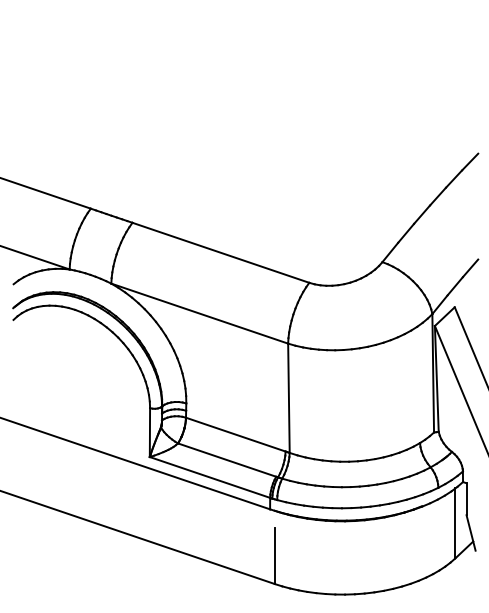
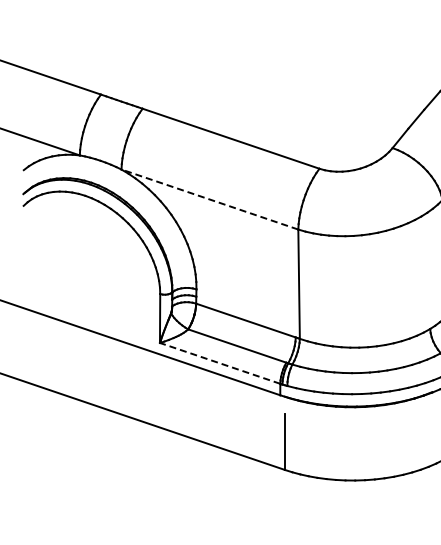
line: (199, 313) -> (209, 199), solid -> dashed
line: (209, 477) -> (219, 363), solid -> dashed

